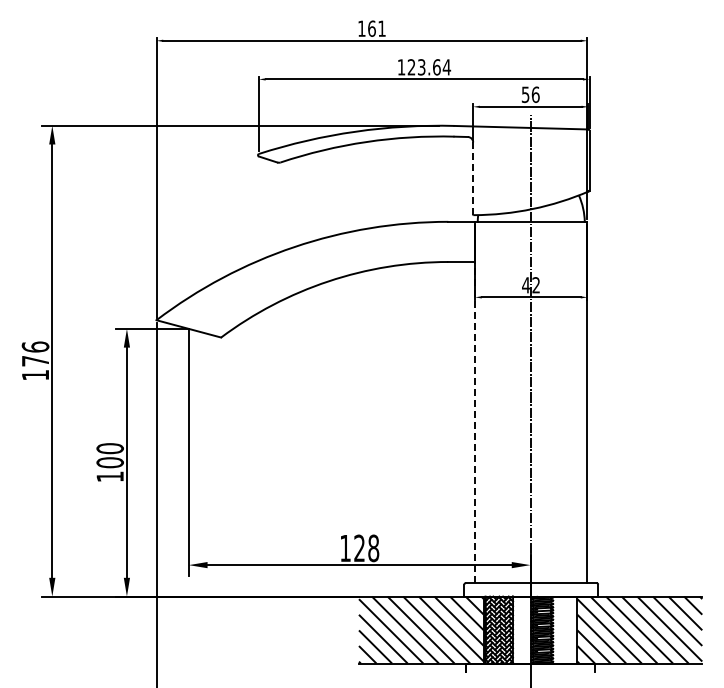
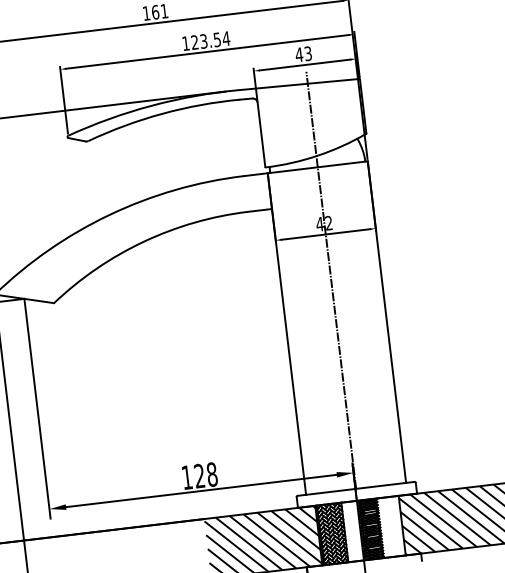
text: (436, 67) -> (217, 40), 123.64 -> 123.54
text: (530, 94) -> (303, 54), 56 -> 43
line: (473, 178) -> (261, 134), dashed -> solid
line: (475, 422) -> (289, 351), dashed -> solid

